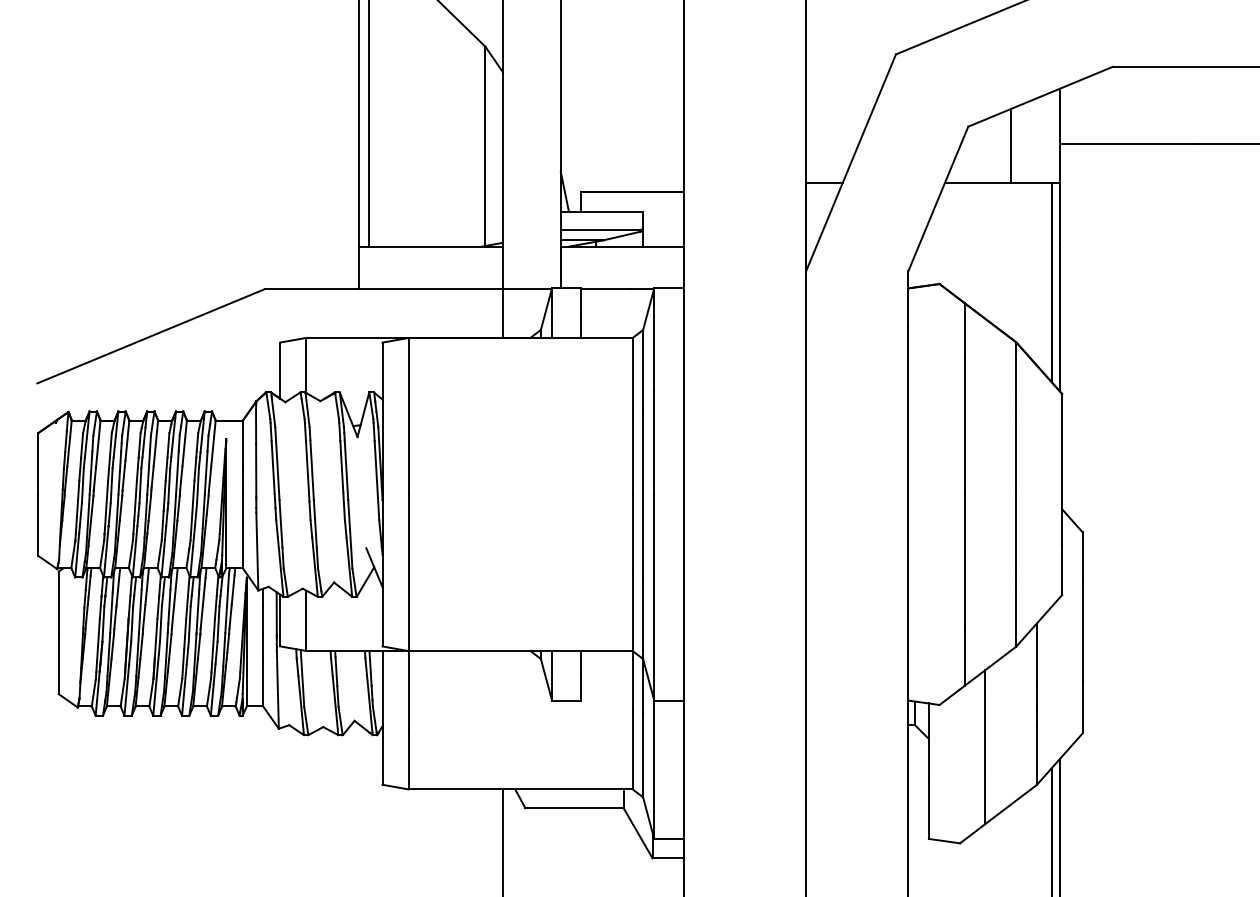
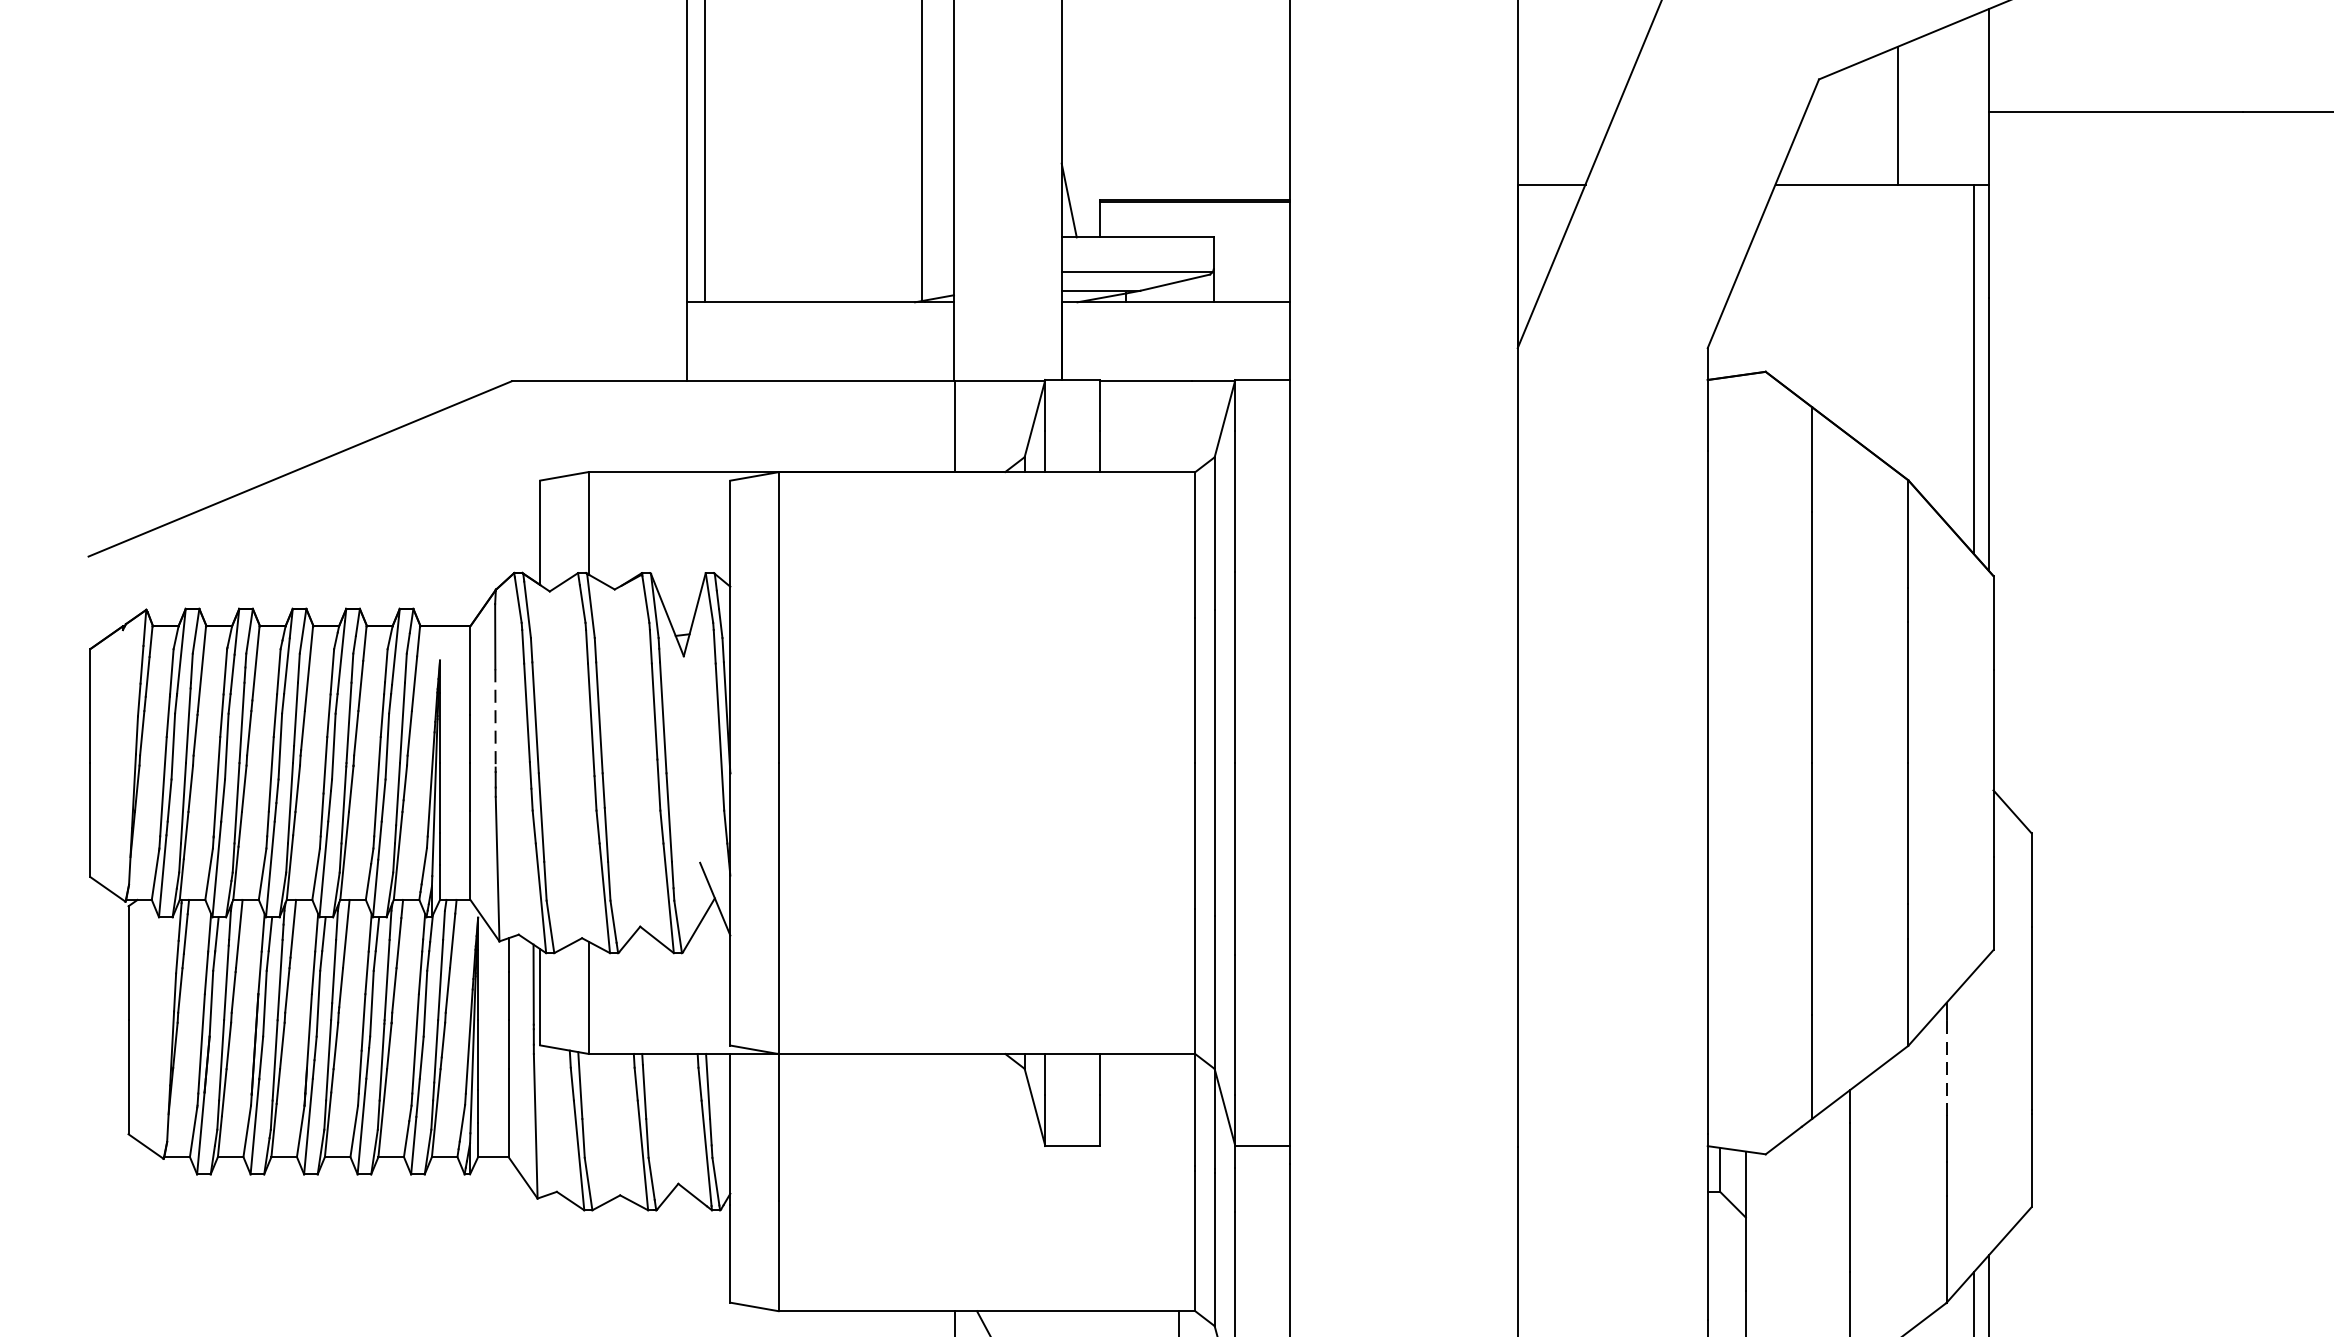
line: (256, 470) -> (496, 718), solid -> dashed
line: (1036, 658) -> (1945, 1067), solid -> dashed

